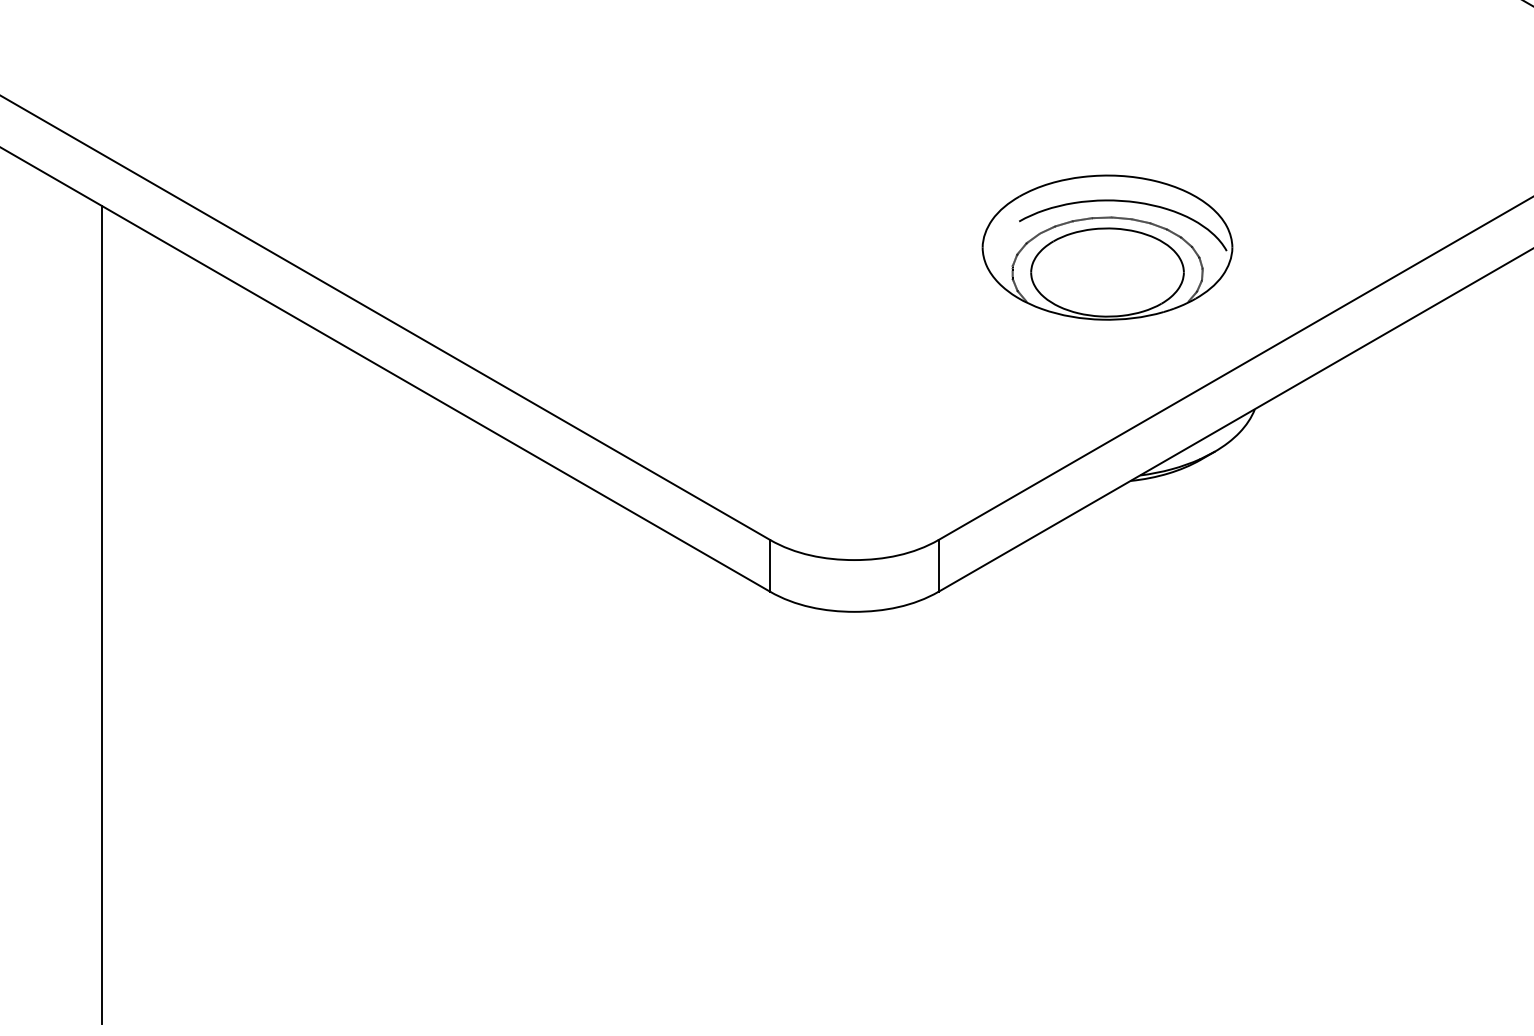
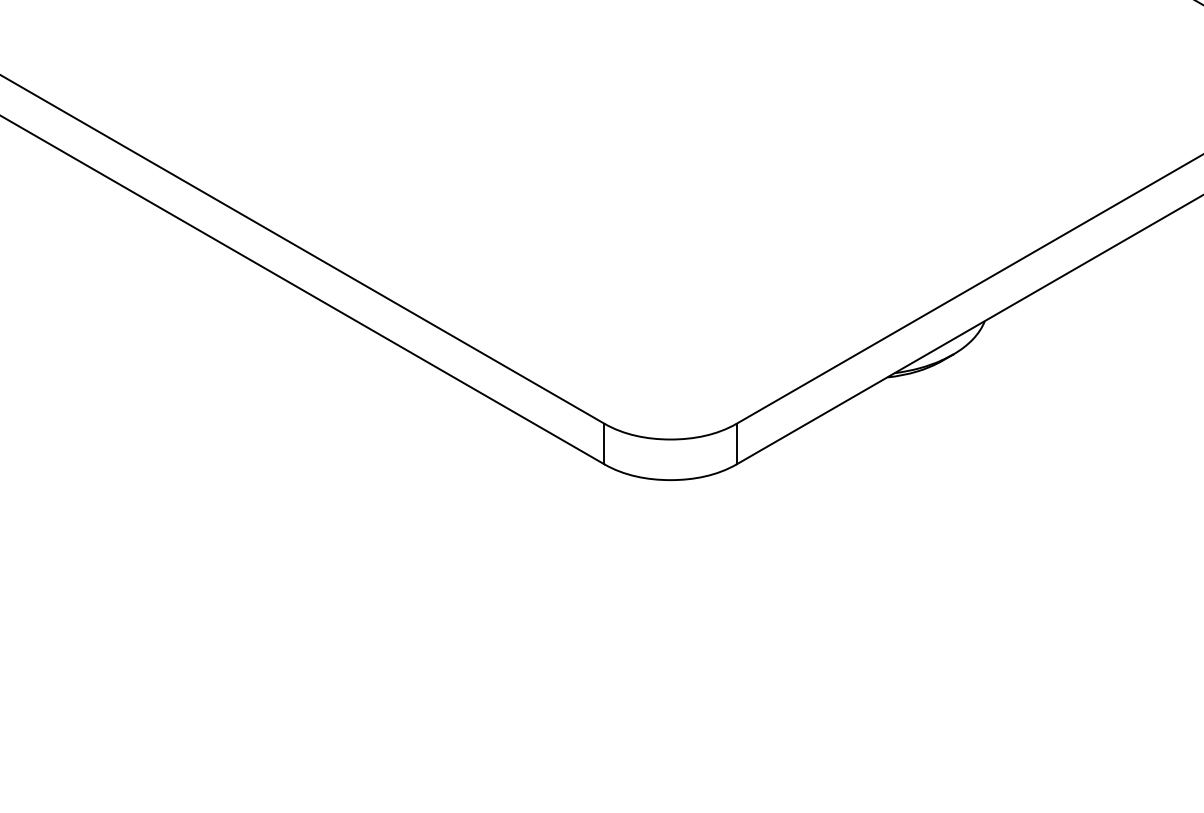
part: (1106, 246) -> (868, 193), removed
line: (102, 614) -> (80, 482), removed

